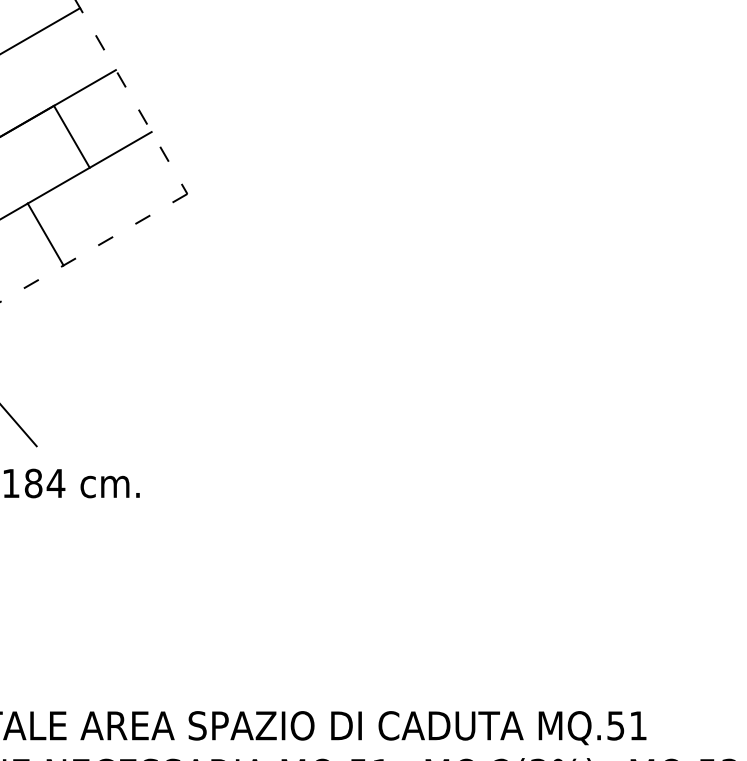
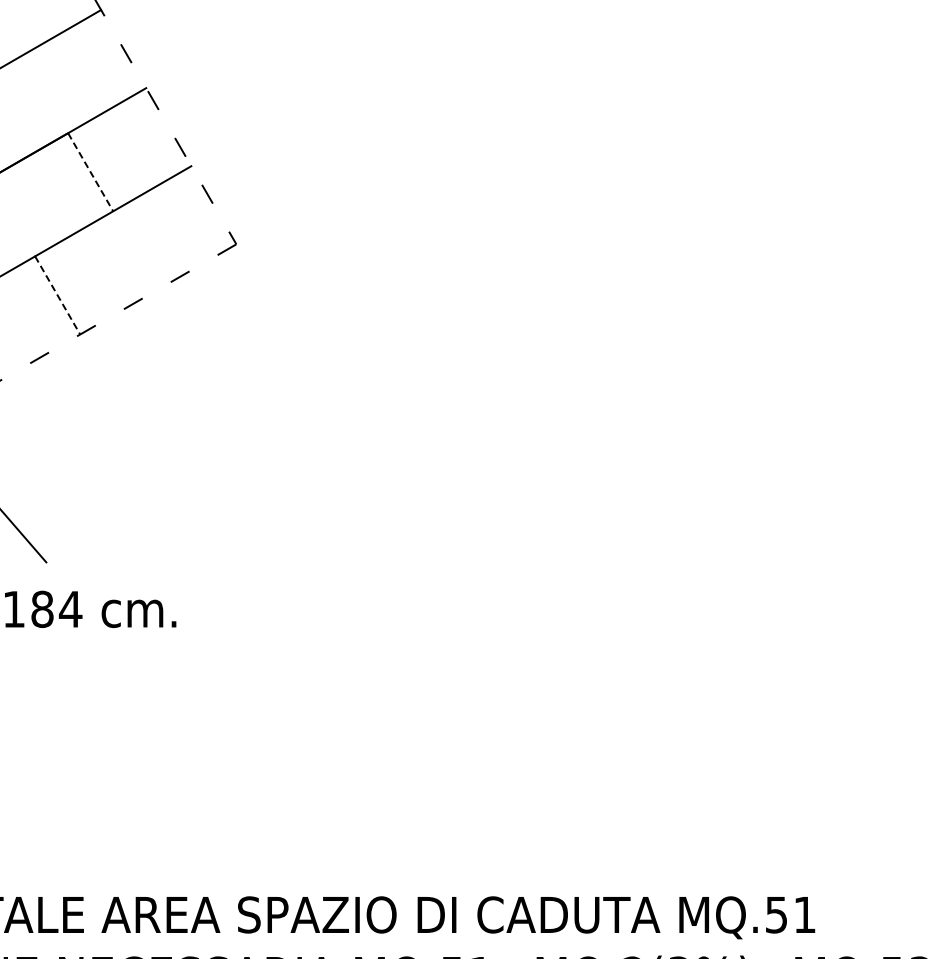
line: (71, 137) -> (90, 172), solid -> dashed
line: (45, 234) -> (57, 295), solid -> dashed

